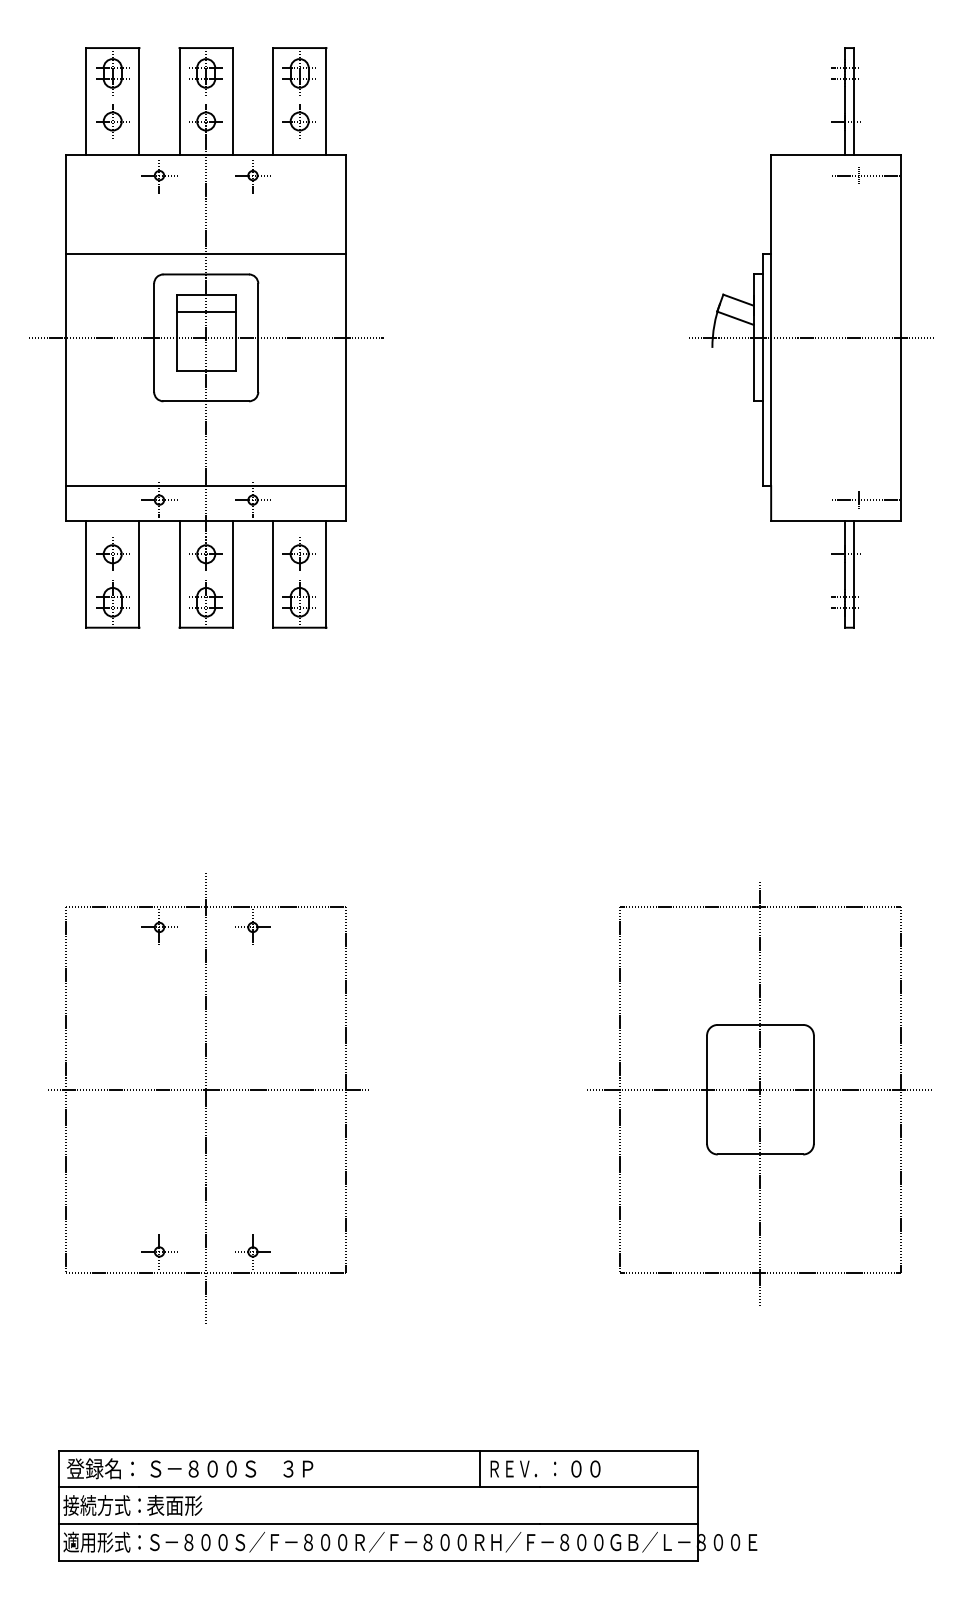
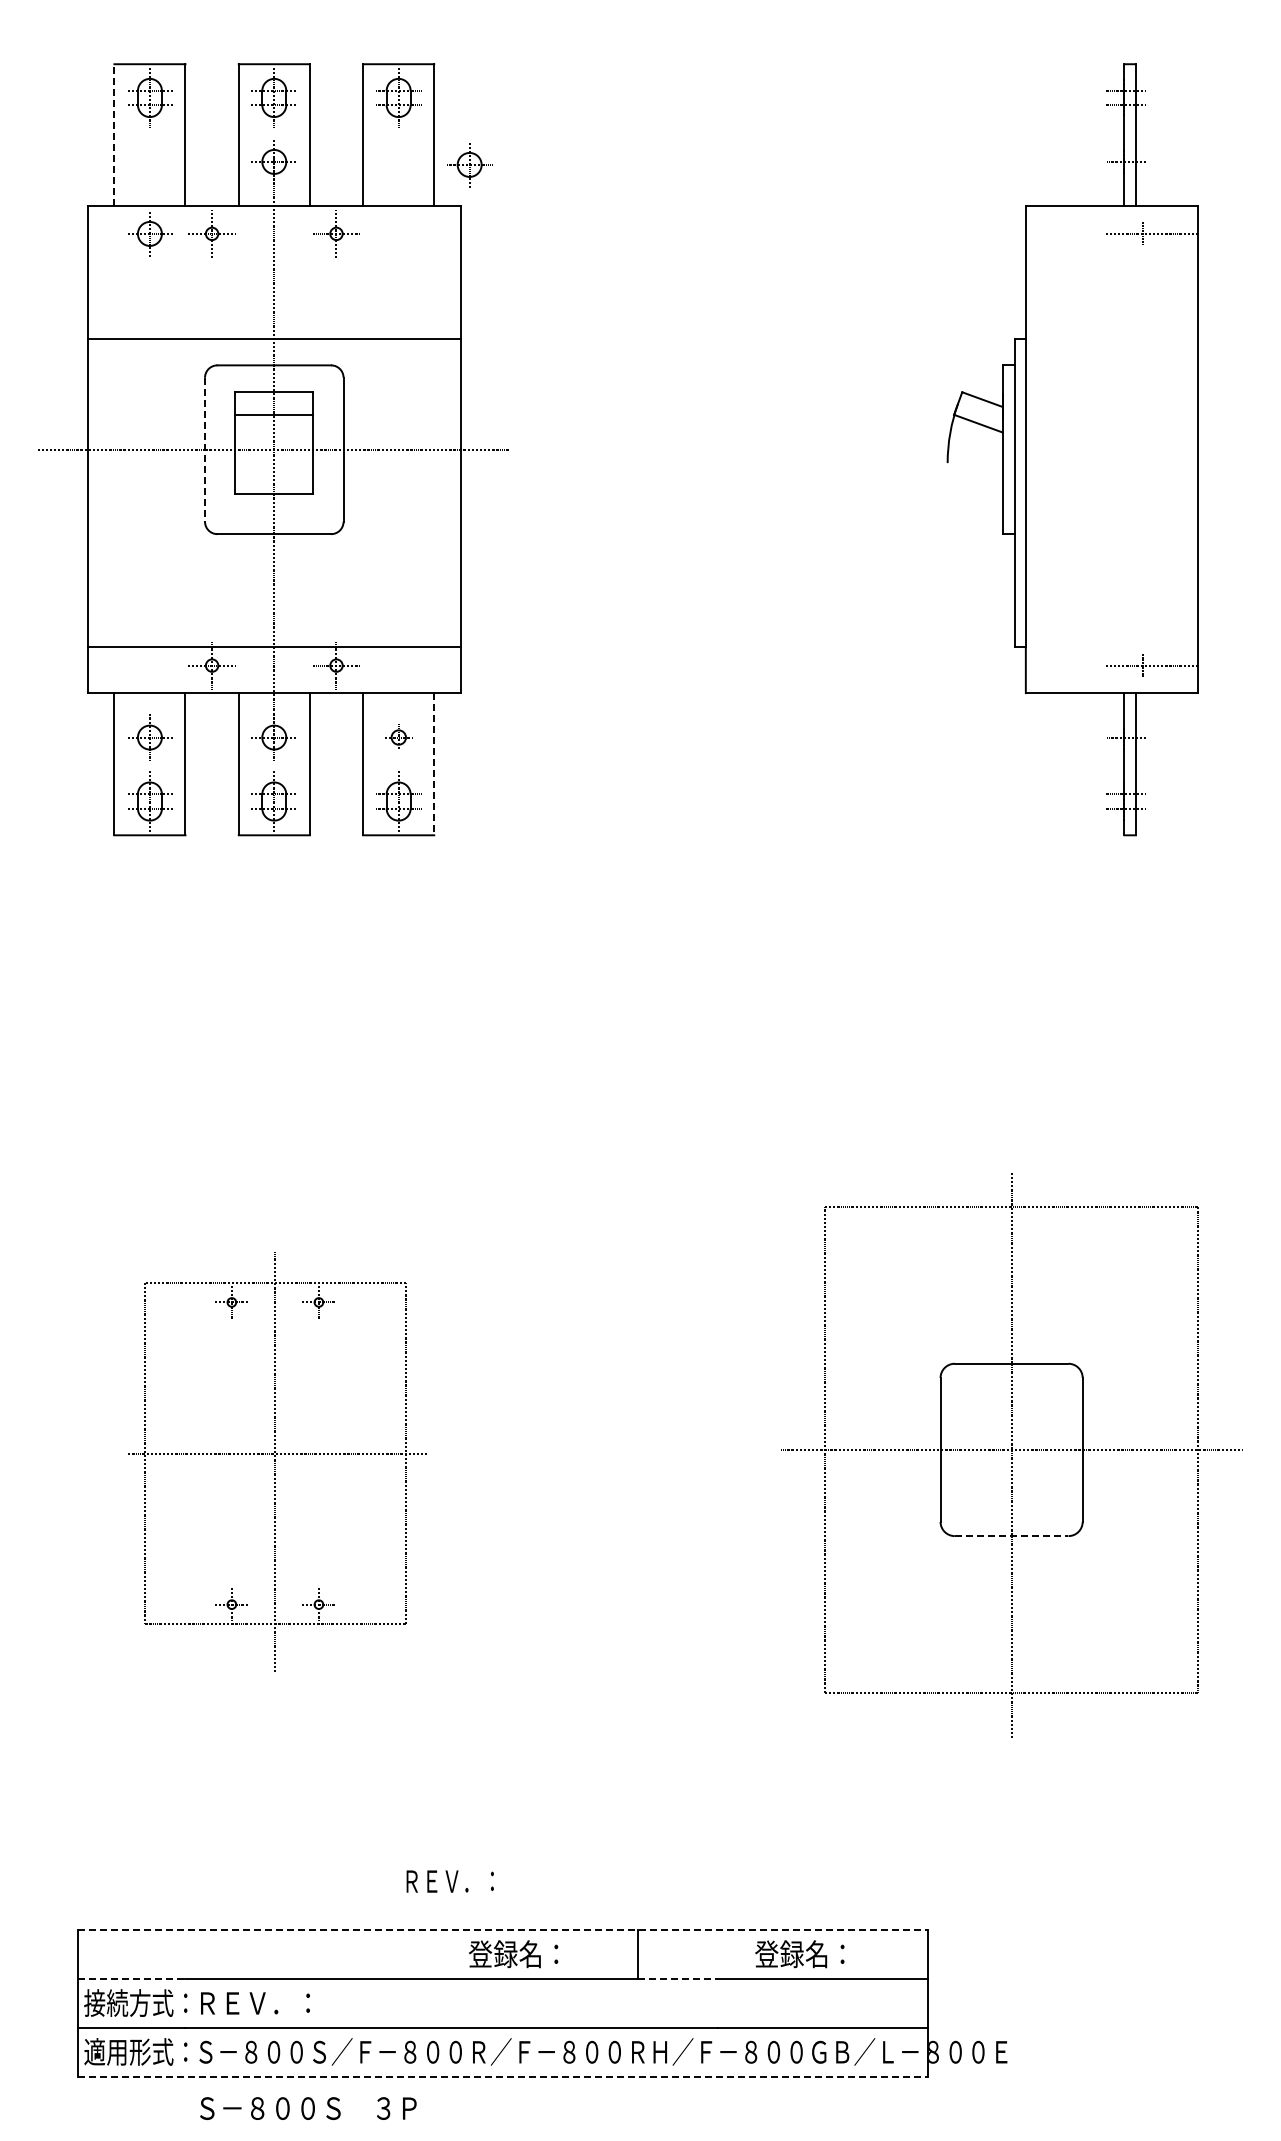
line: (86, 100) -> (114, 134), solid -> dashed
part: (113, 121) -> (150, 234), moved
part: (299, 121) -> (469, 165), moved
line: (154, 337) -> (205, 449), solid -> dashed
line: (811, 337) -> (1079, 449), removed
part: (299, 554) -> (398, 737), size x0.6
line: (326, 574) -> (434, 764), solid -> dashed
part: (208, 1098) -> (277, 1461), size x0.7
line: (760, 1154) -> (1011, 1536), solid -> dashed
line: (378, 1450) -> (503, 1930), solid -> dashed
text: (100, 1469) -> (513, 1954), moved
text: (231, 1469) -> (308, 2108), moved
text: (522, 1469) -> (449, 1881), moved
text: (601, 1469) -> (799, 1954), ００ -> 登録名：
line: (99, 1487) -> (132, 1979), solid -> dashed
line: (510, 1487) -> (678, 1979), solid -> dashed
text: (189, 1505) -> (252, 2002), 表面形 -> ＲＥＶ．：
line: (378, 1560) -> (503, 2076), solid -> dashed

